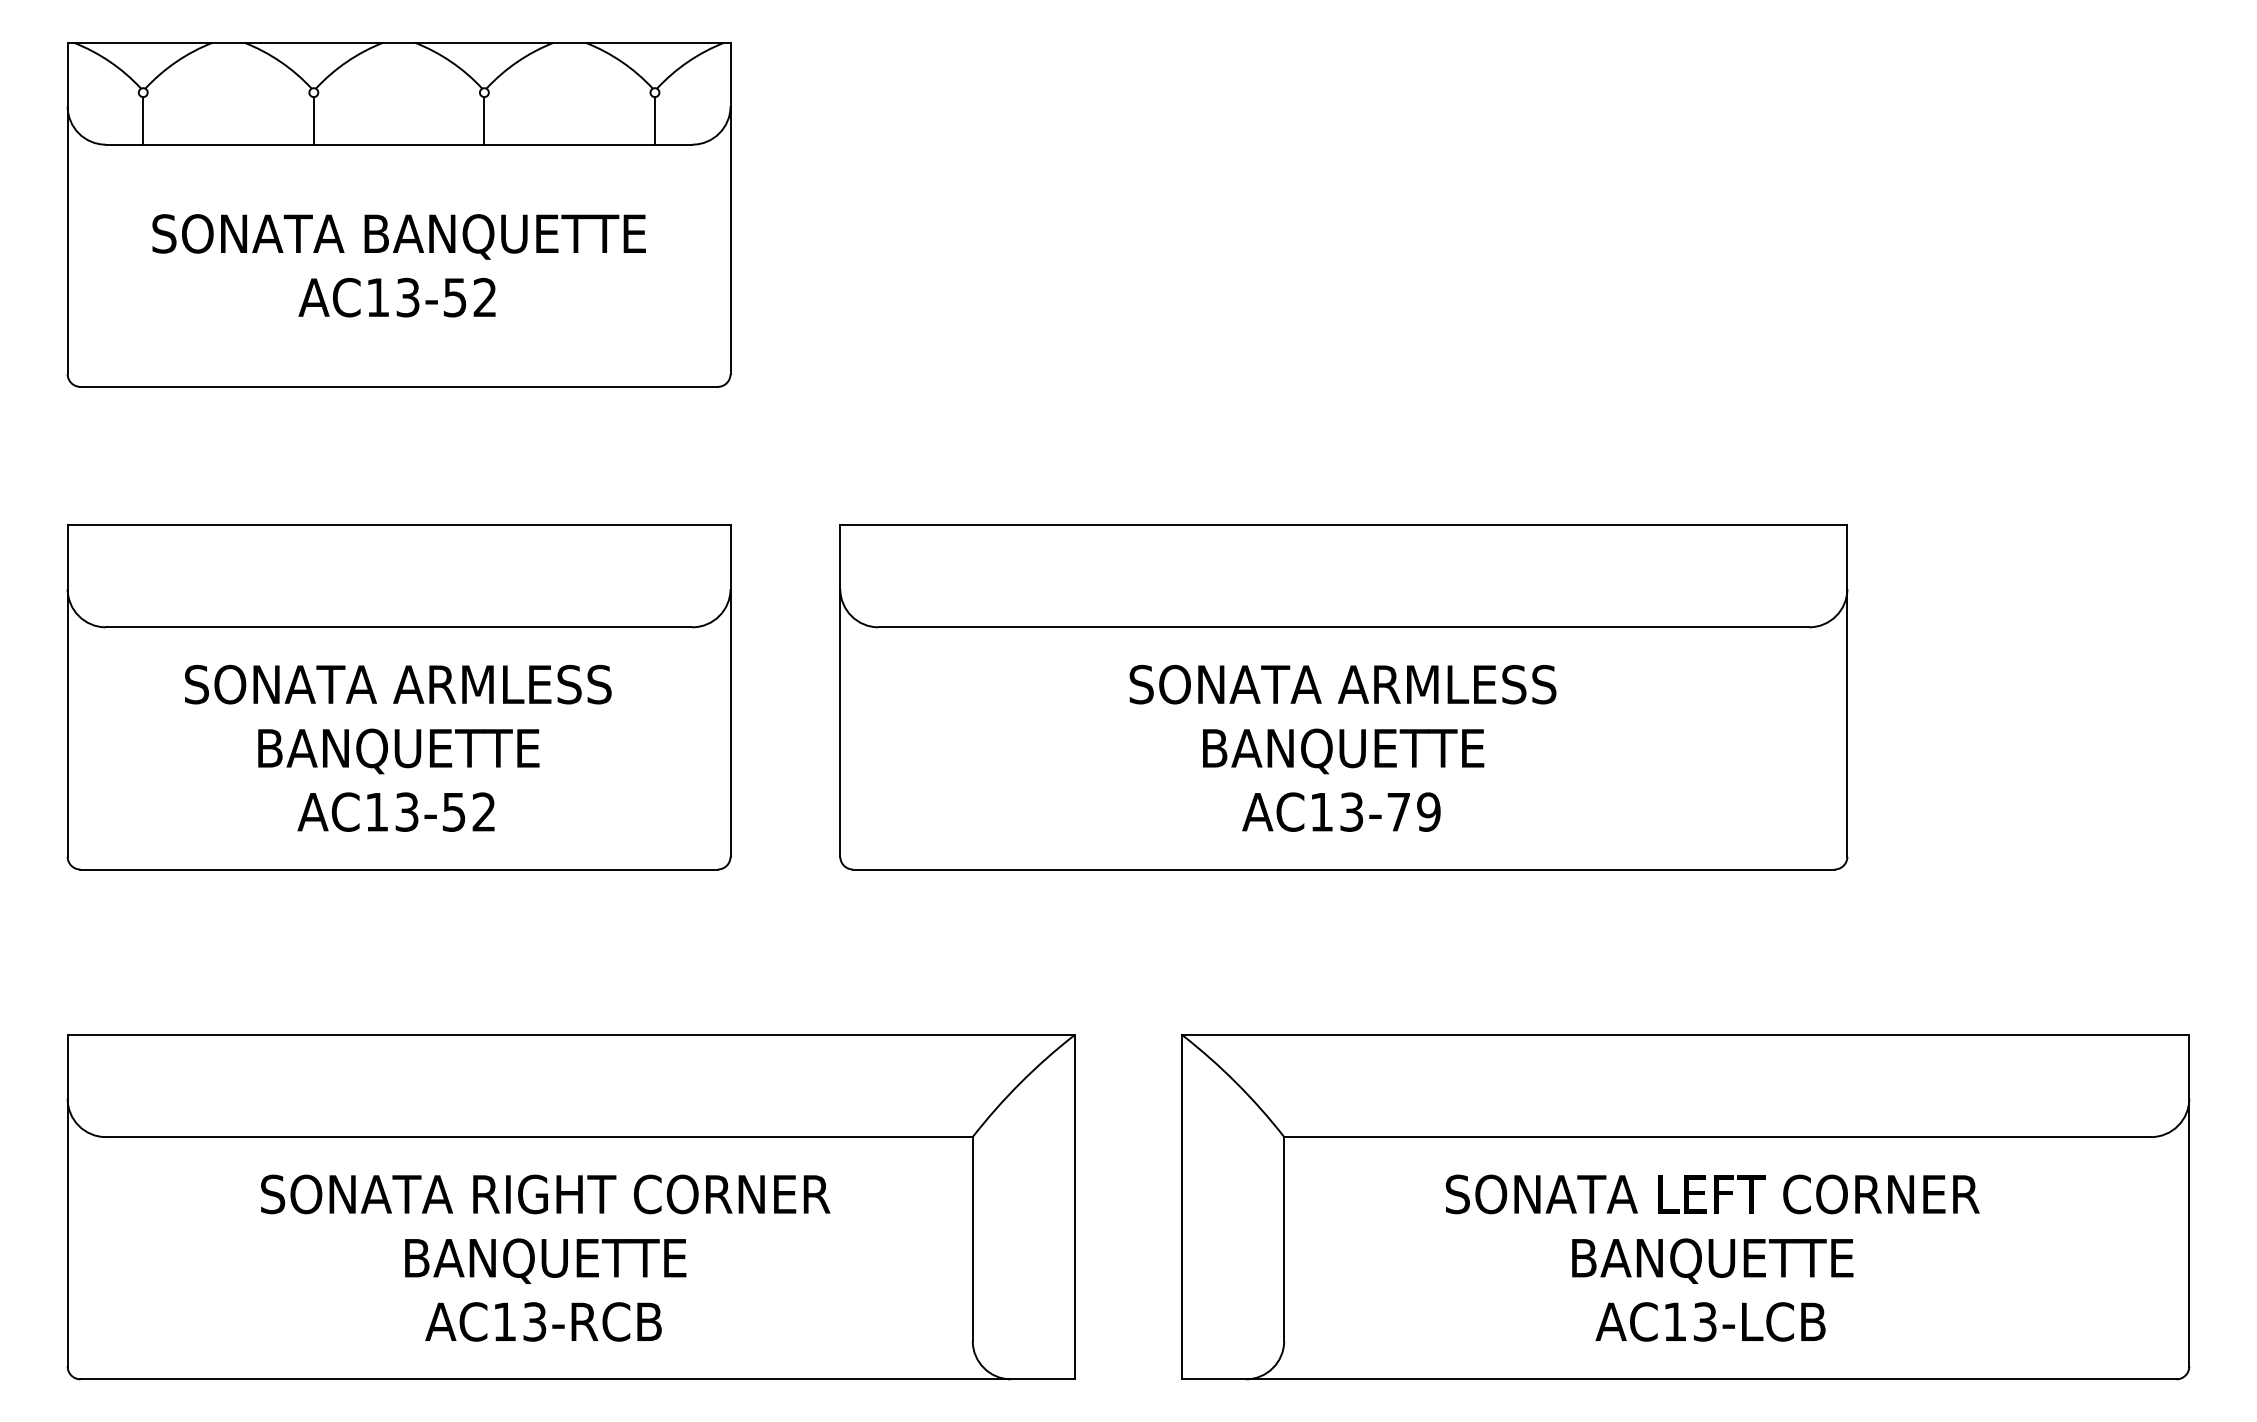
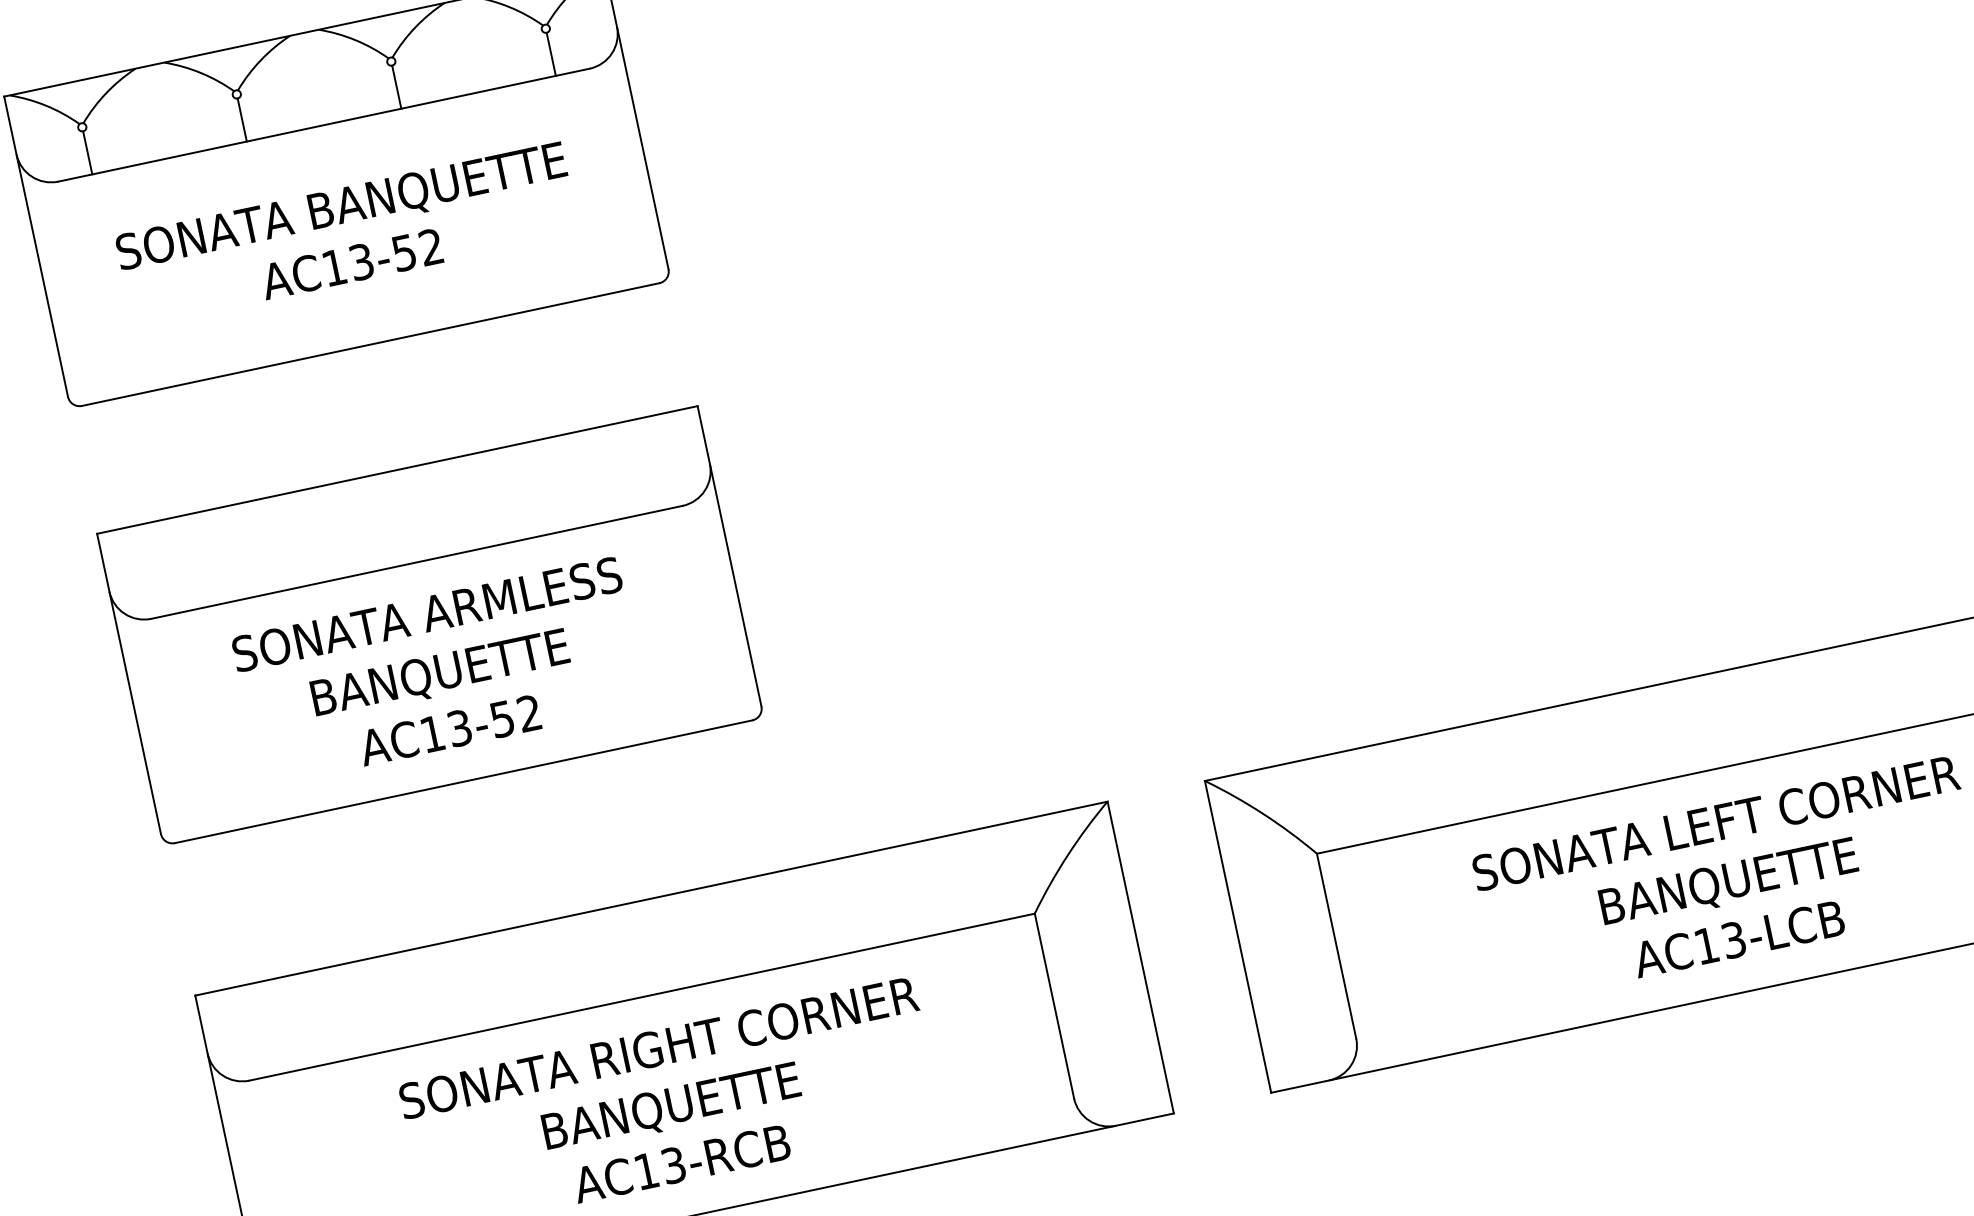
part: (1343, 697) -> (1286, 444), removed

